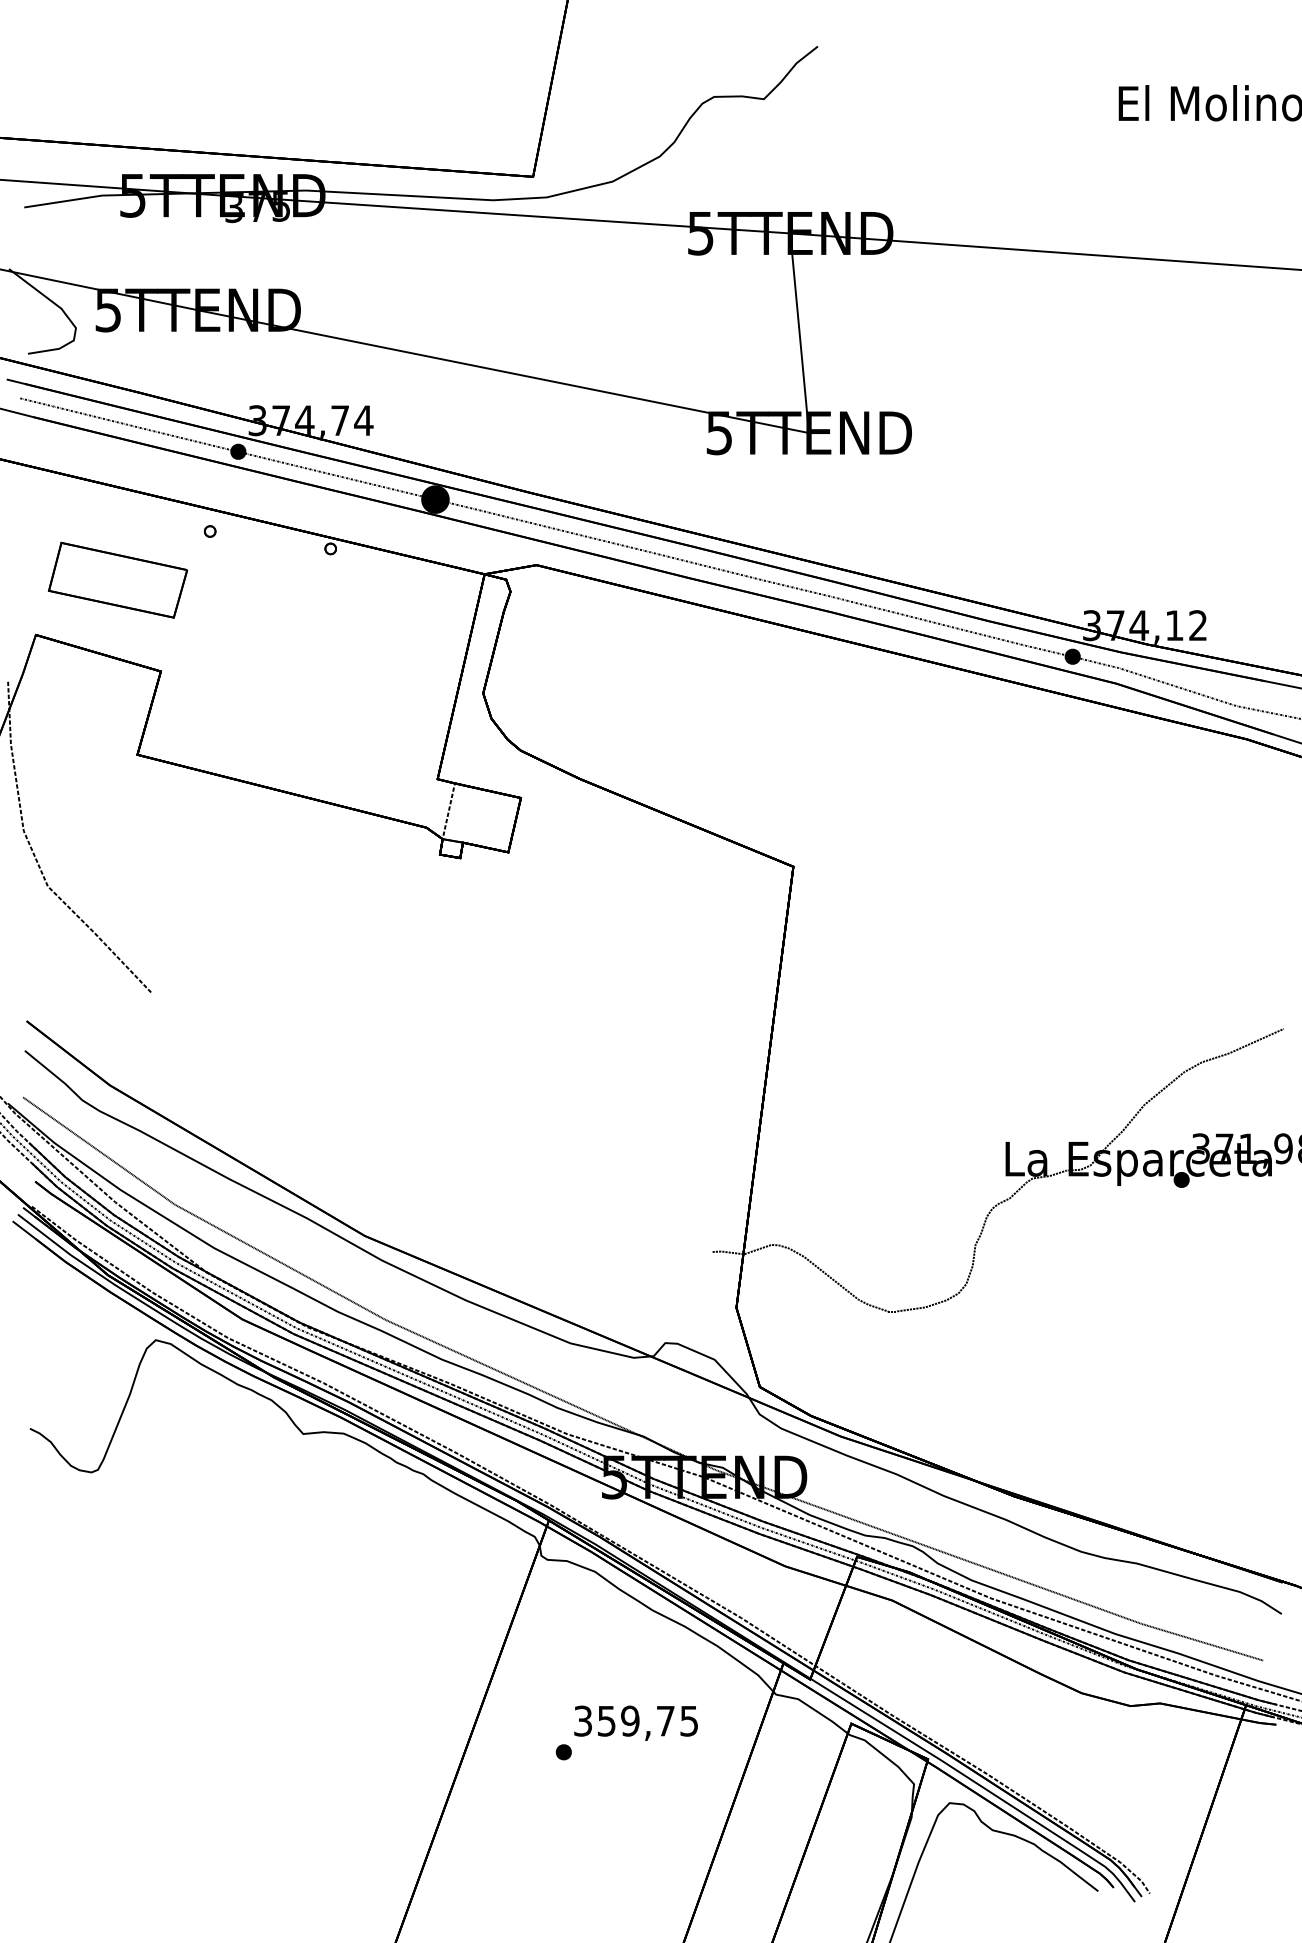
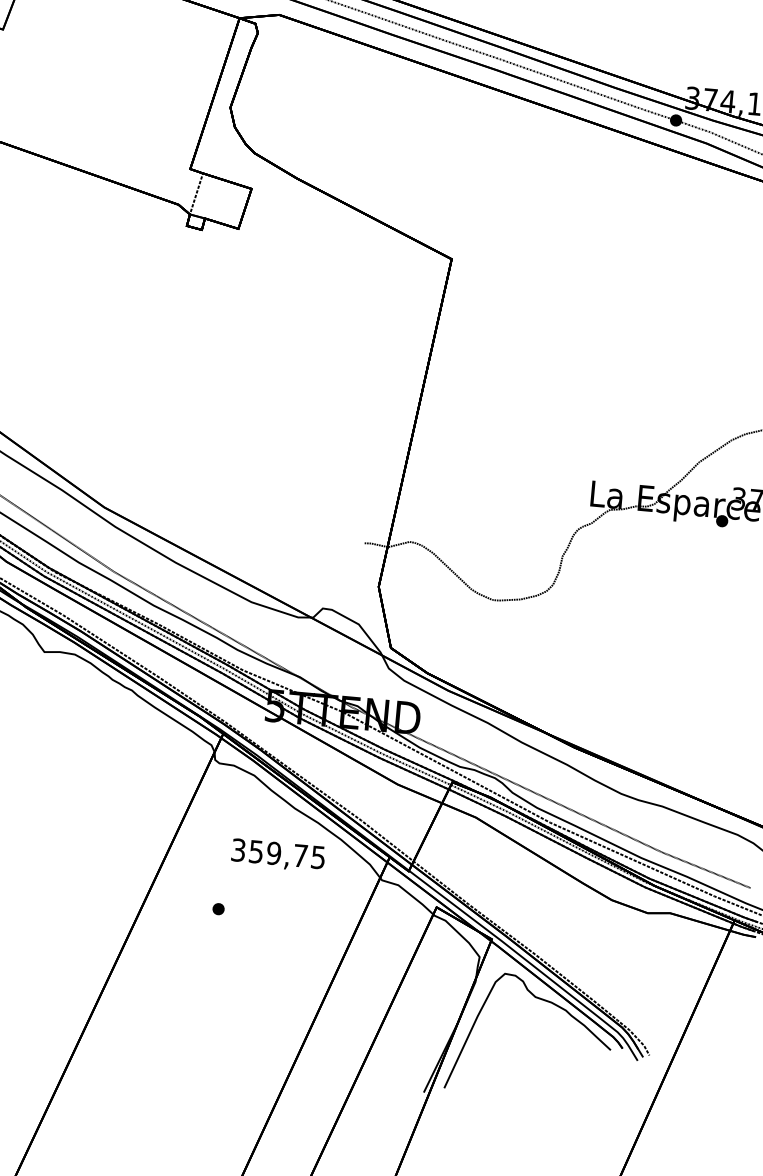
text: (635, 1722) -> (277, 854), moved

